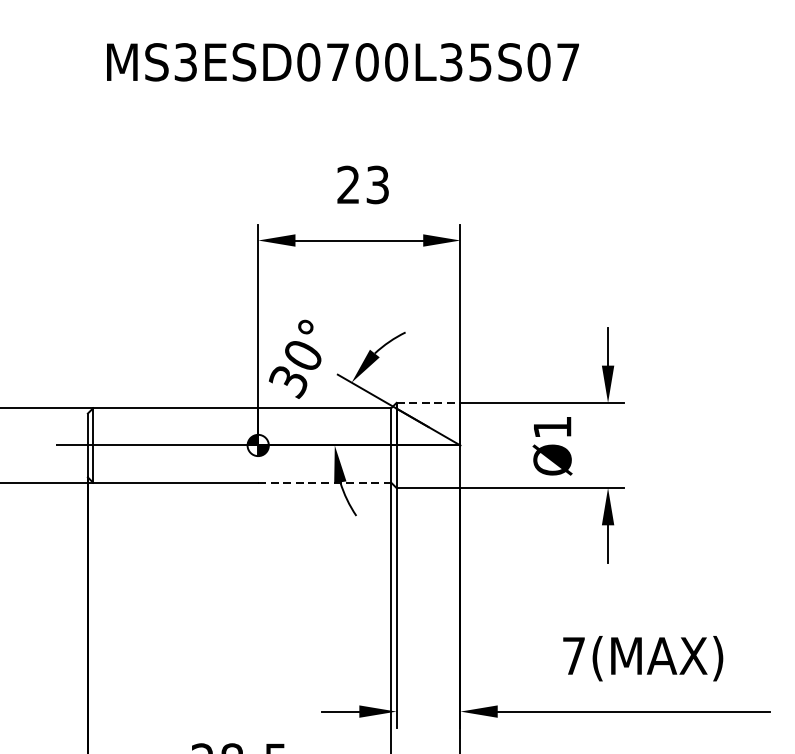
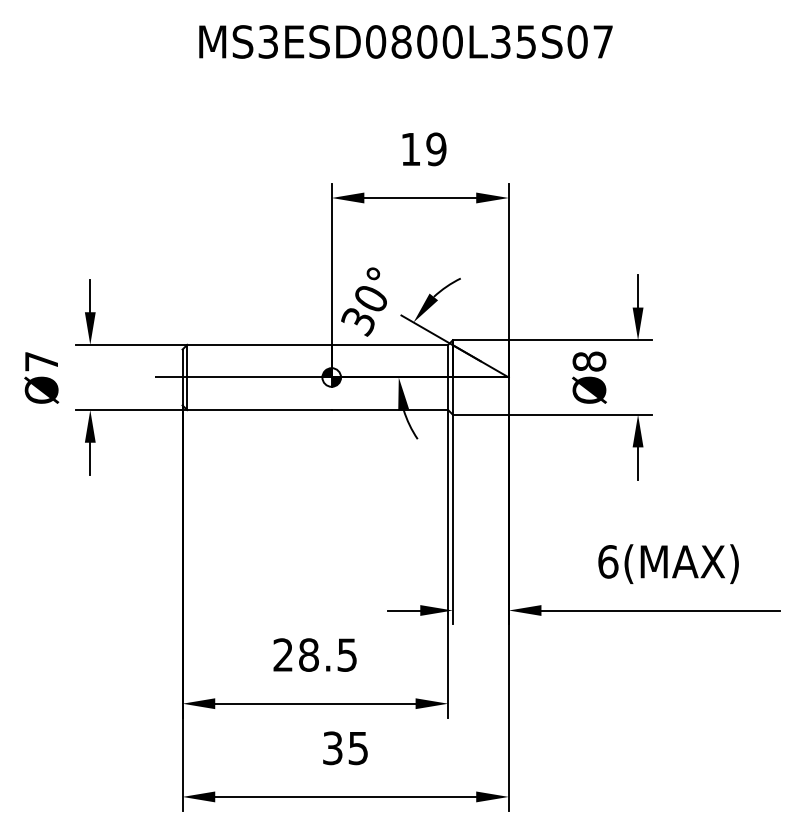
text: (337, 61) -> (401, 41), MS3ESD0700L35S07 -> MS3ESD0800L35S07
text: (363, 185) -> (423, 149), 23 -> 19
line: (428, 403) -> (480, 340), dashed -> solid
text: (552, 427) -> (589, 361), Ø1 -> Ø8
line: (325, 483) -> (390, 410), dashed -> solid
text: (574, 655) -> (608, 561), 7(MAX) -> 6(MAX)

